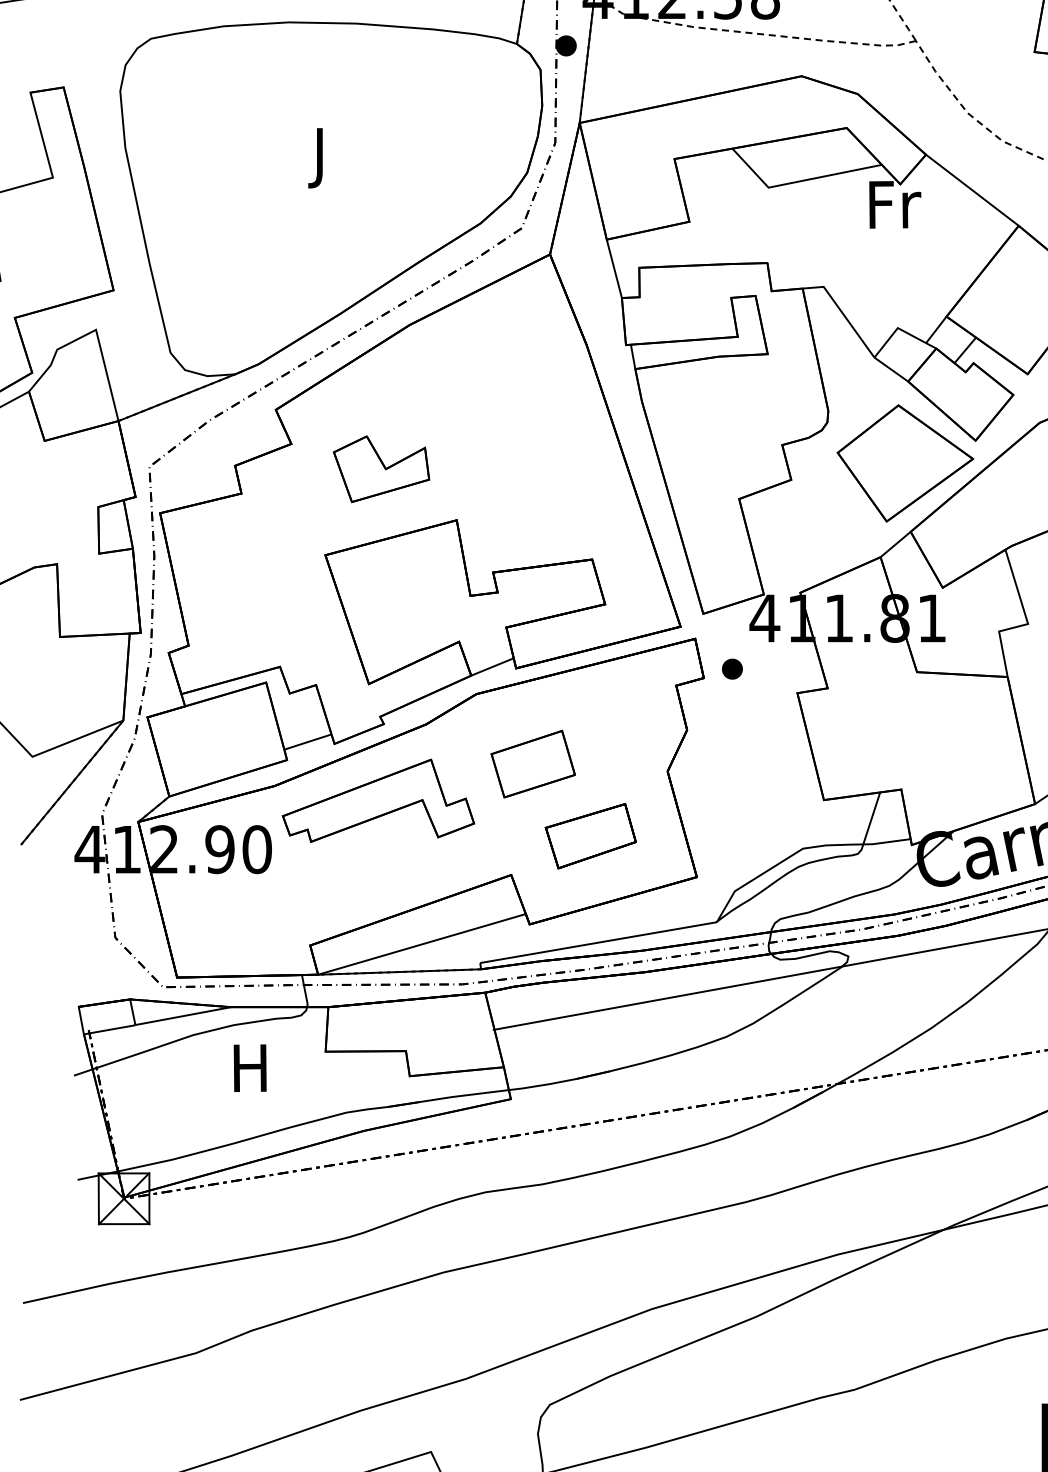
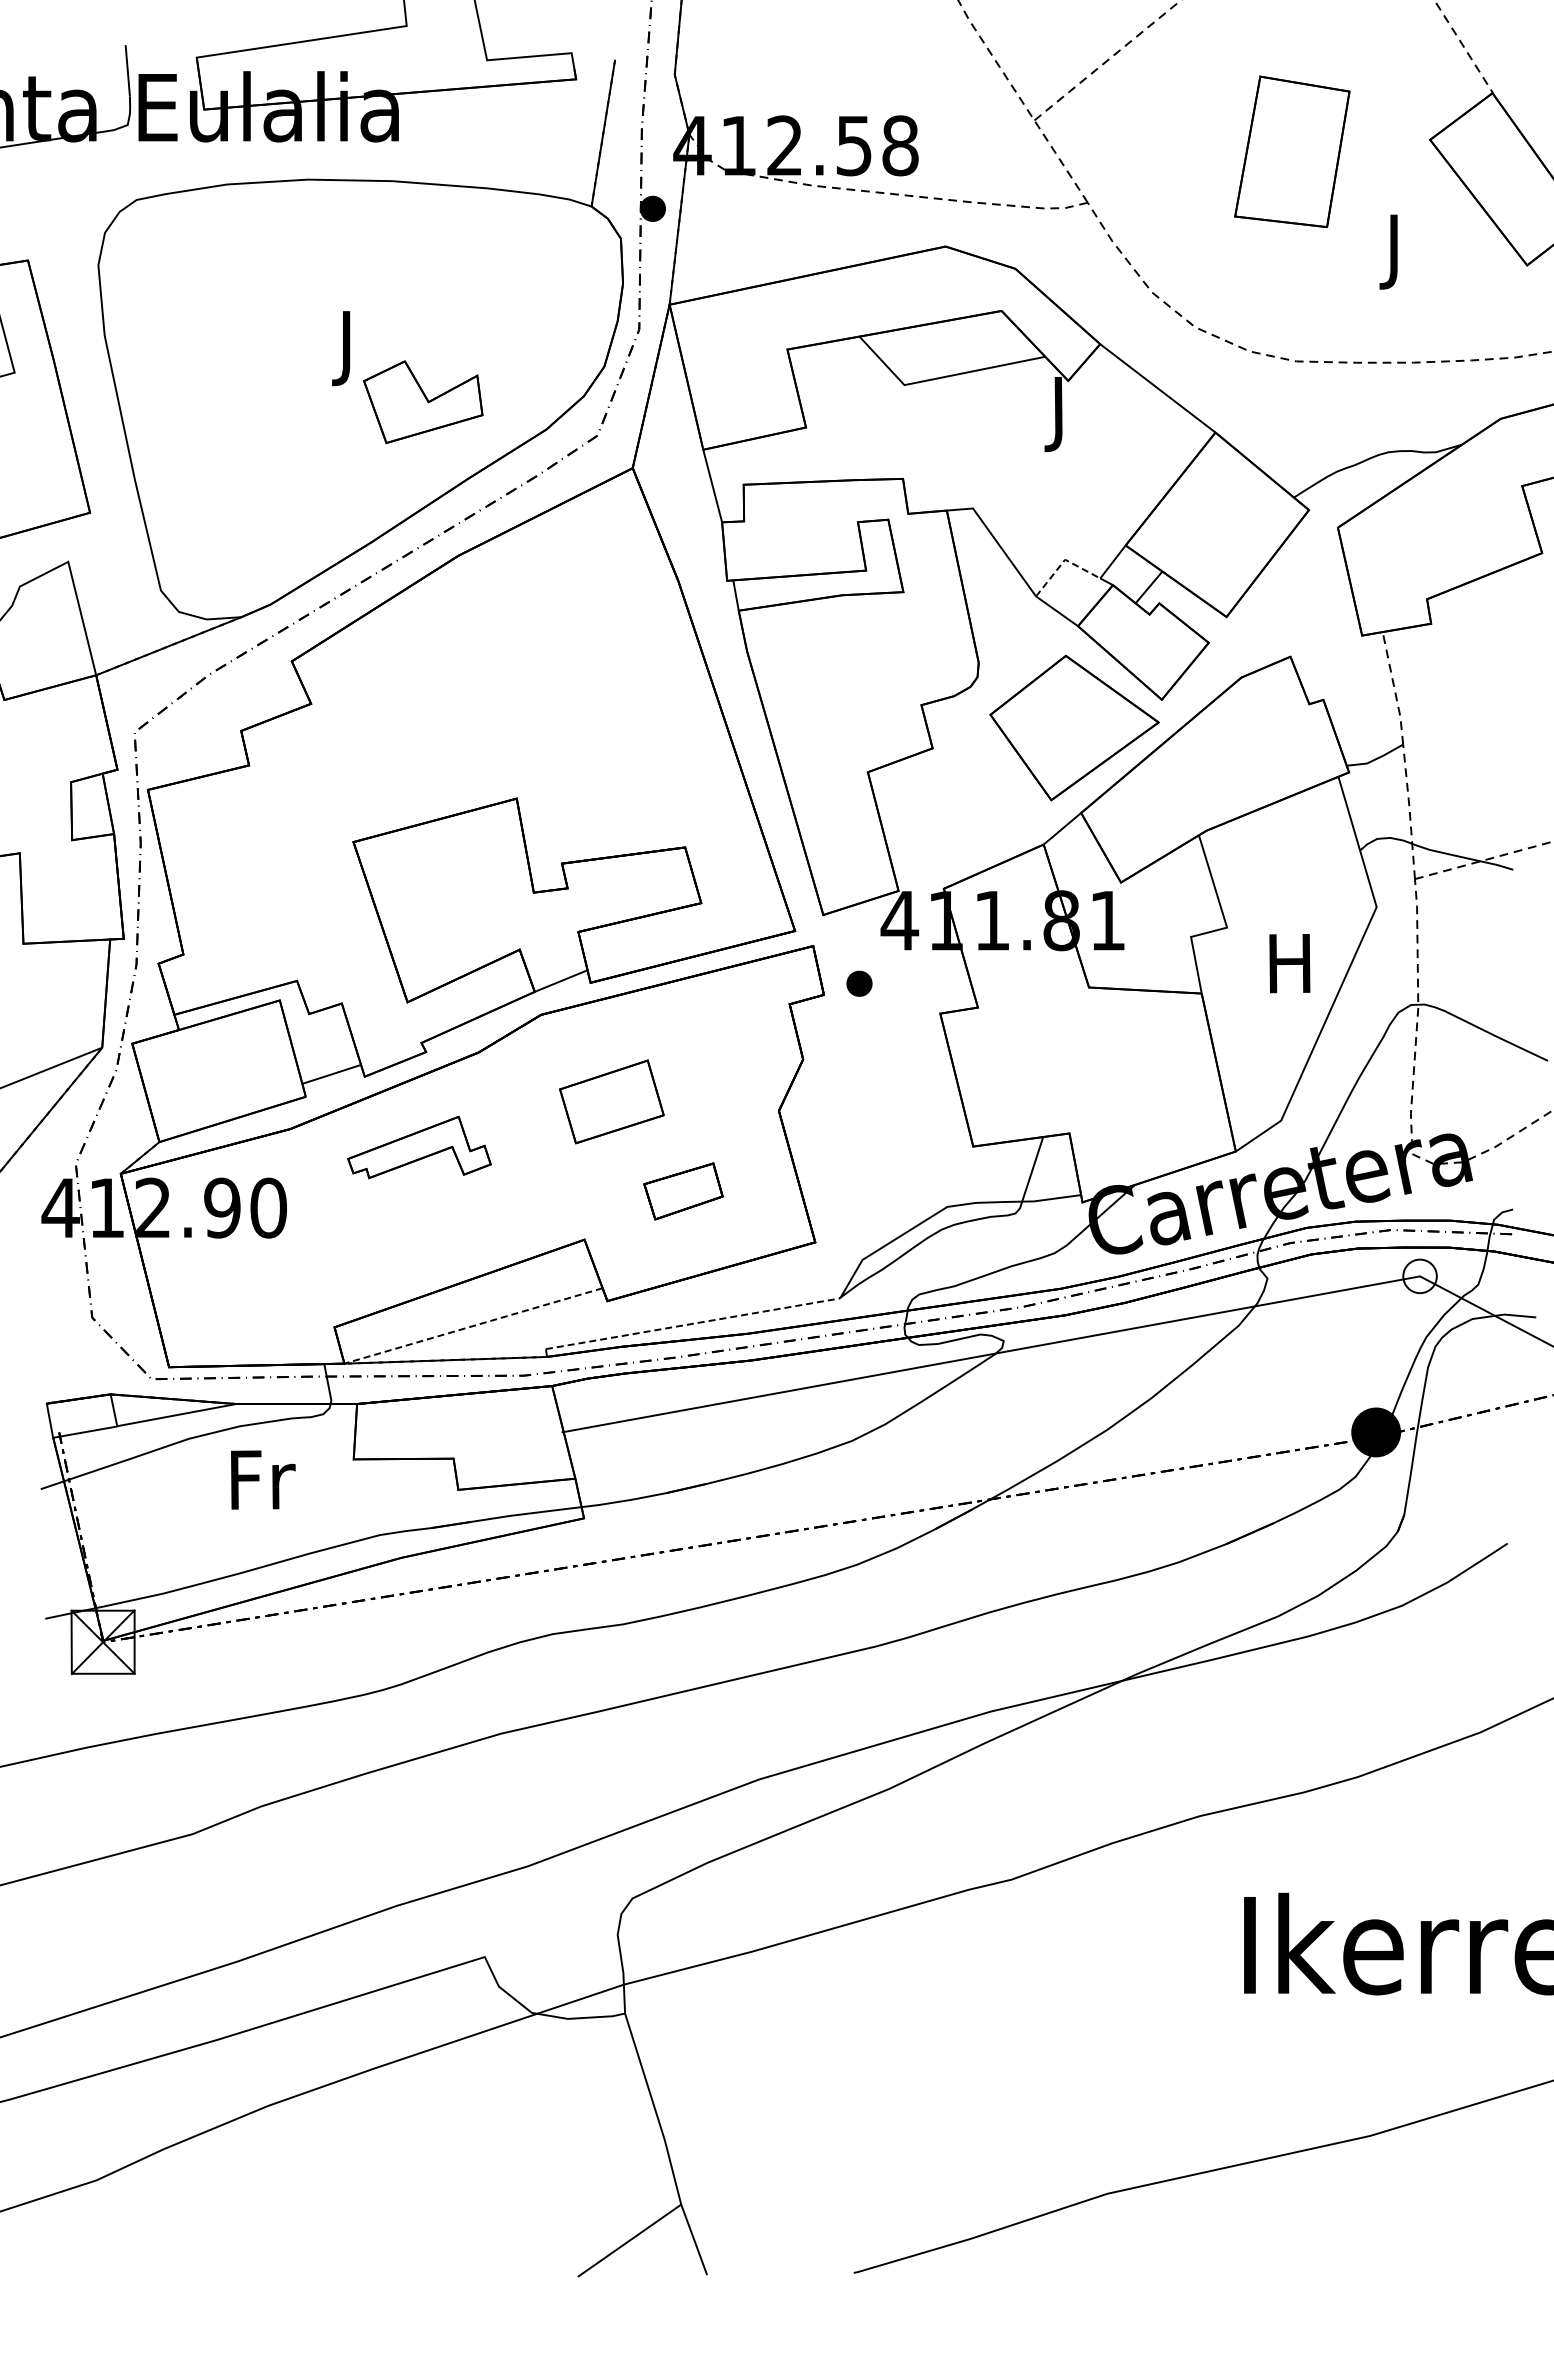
text: (894, 211) -> (1061, 414), Fr -> J
line: (896, 330) -> (1063, 562), solid -> dashed
part: (381, 468) -> (423, 401), moved
part: (378, 800) -> (419, 1147), size x0.6
part: (590, 836) -> (683, 1191), size x0.7
line: (598, 942) -> (693, 1323), solid -> dashed
line: (421, 944) -> (473, 1325), solid -> dashed
text: (253, 1067) -> (263, 1479), H -> Fr

